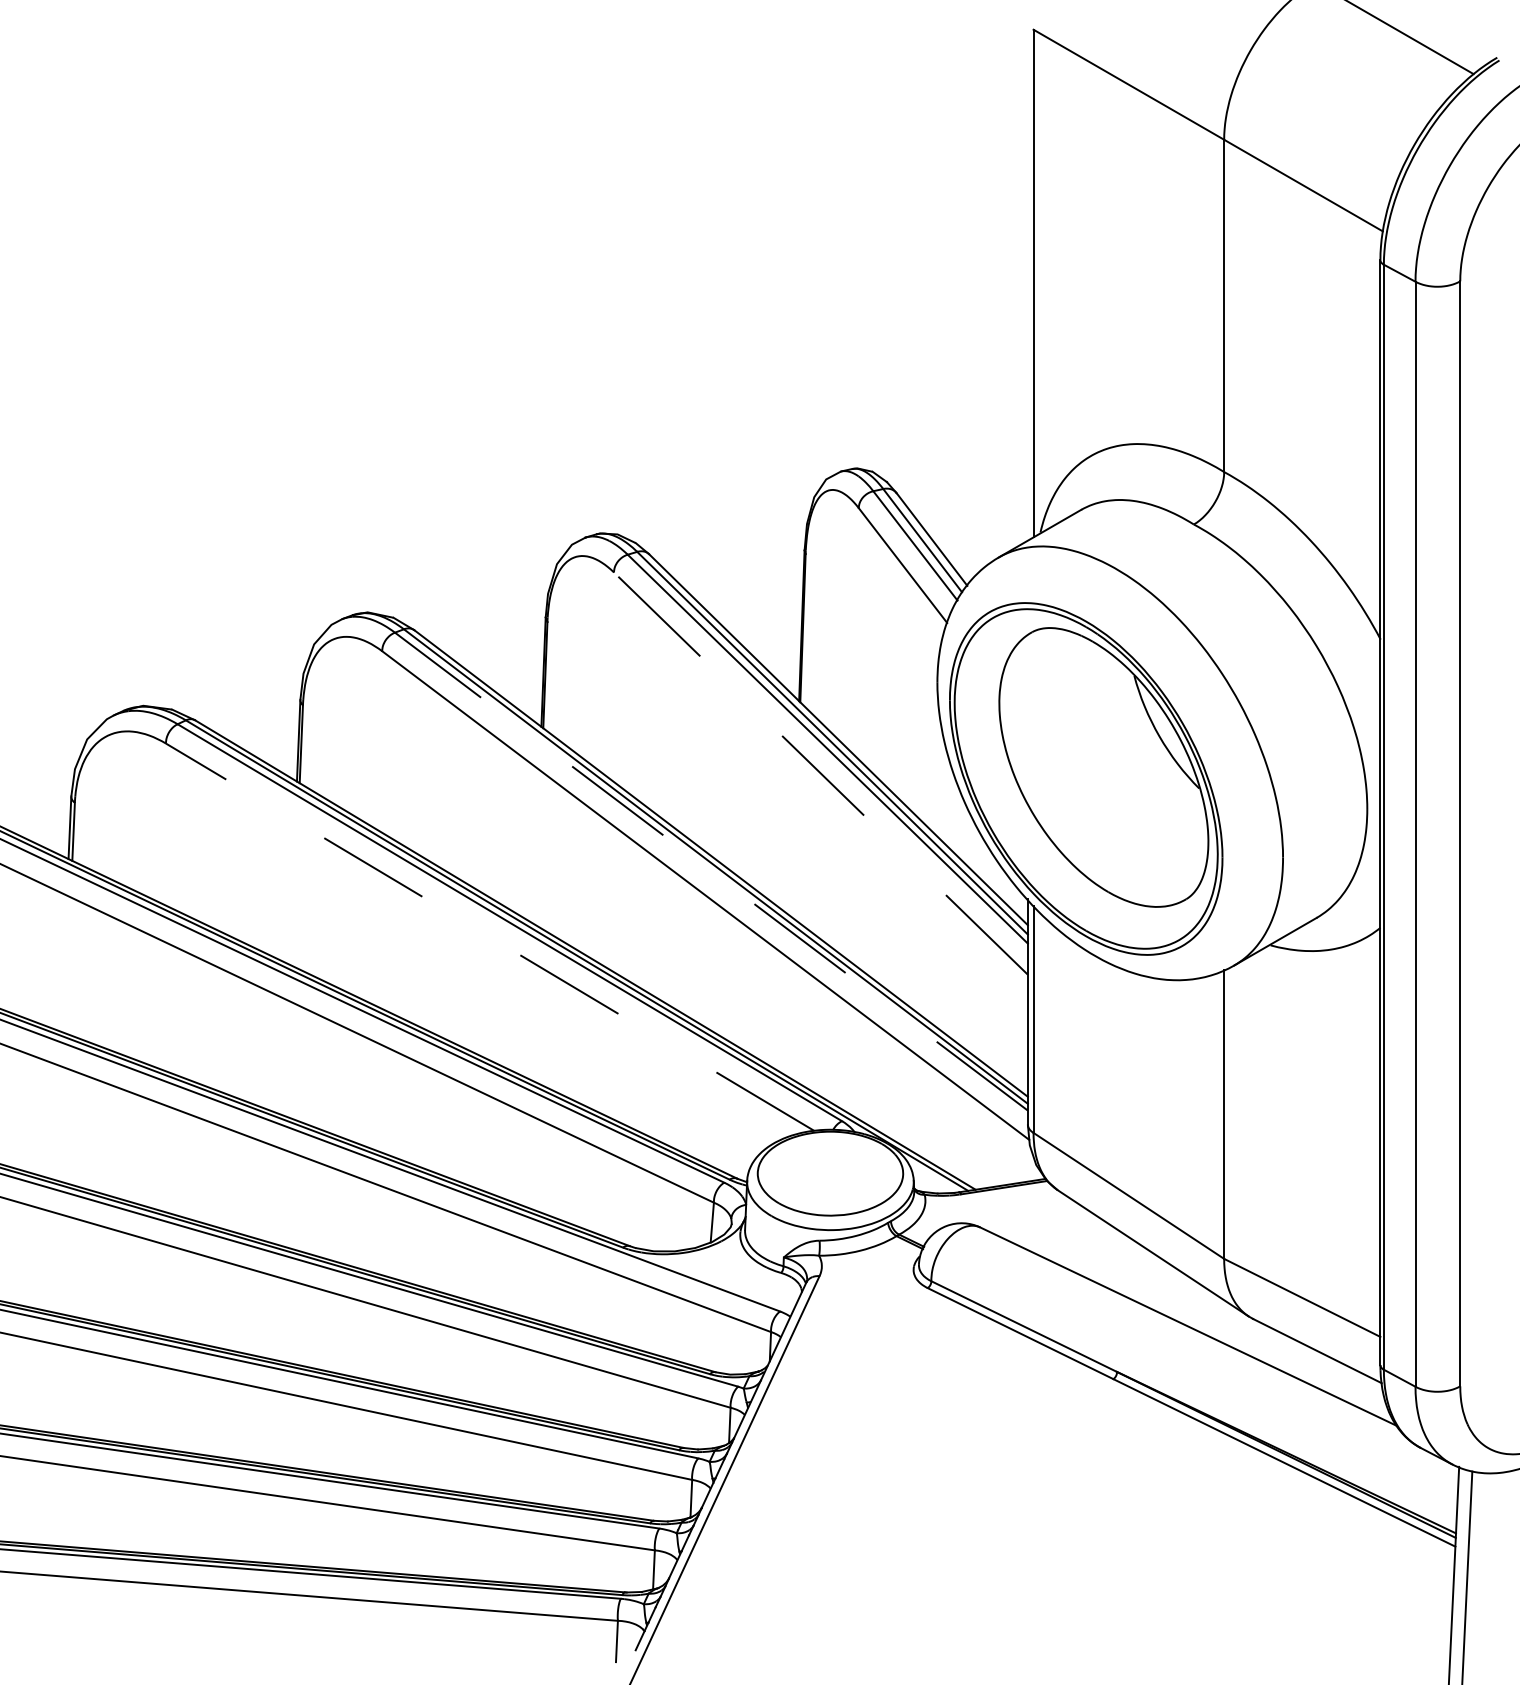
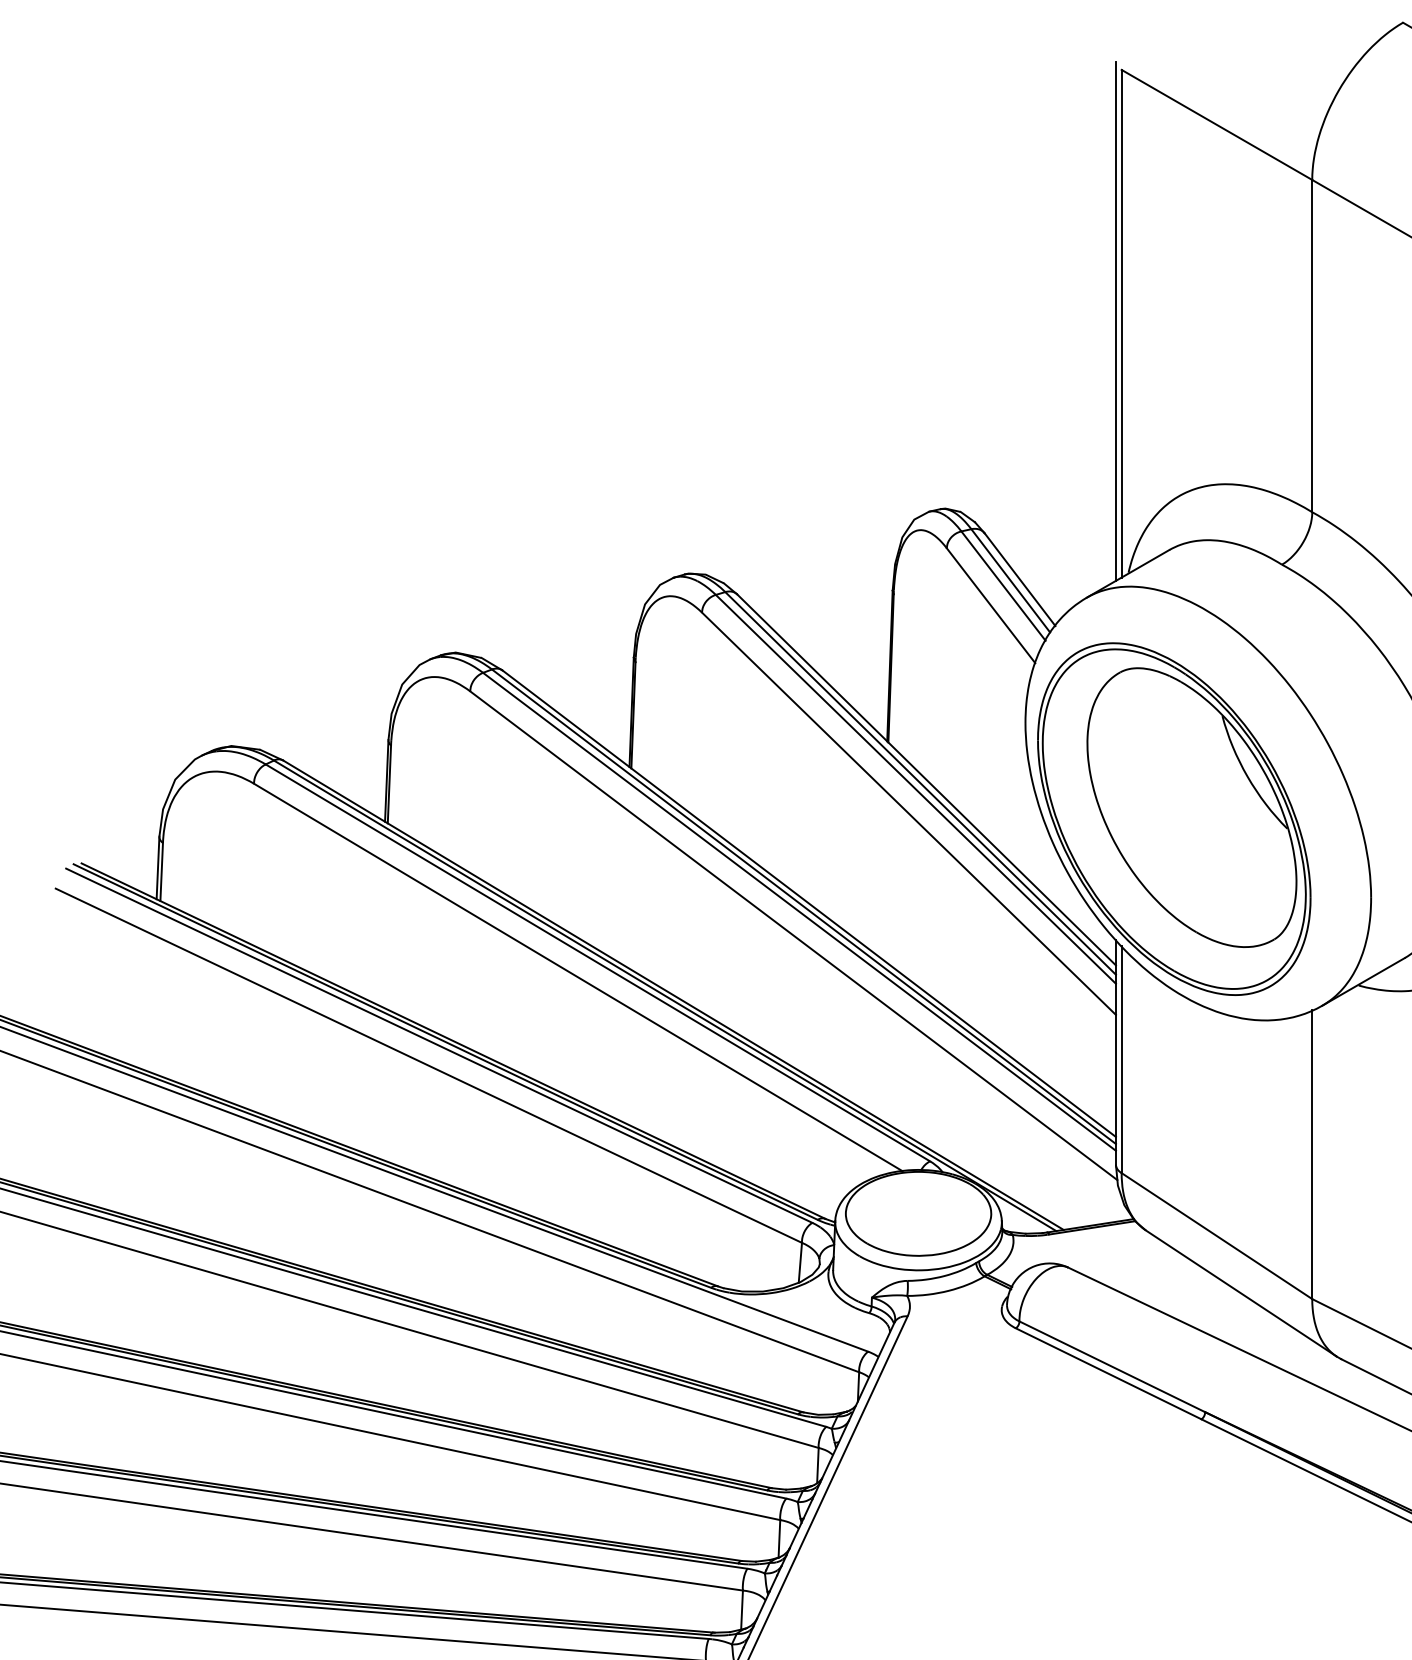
line: (1027, 280) -> (1115, 320), added
line: (820, 773) -> (908, 813), dashed -> solid
line: (711, 871) -> (799, 911), dashed -> solid
line: (490, 937) -> (578, 977), dashed -> solid

